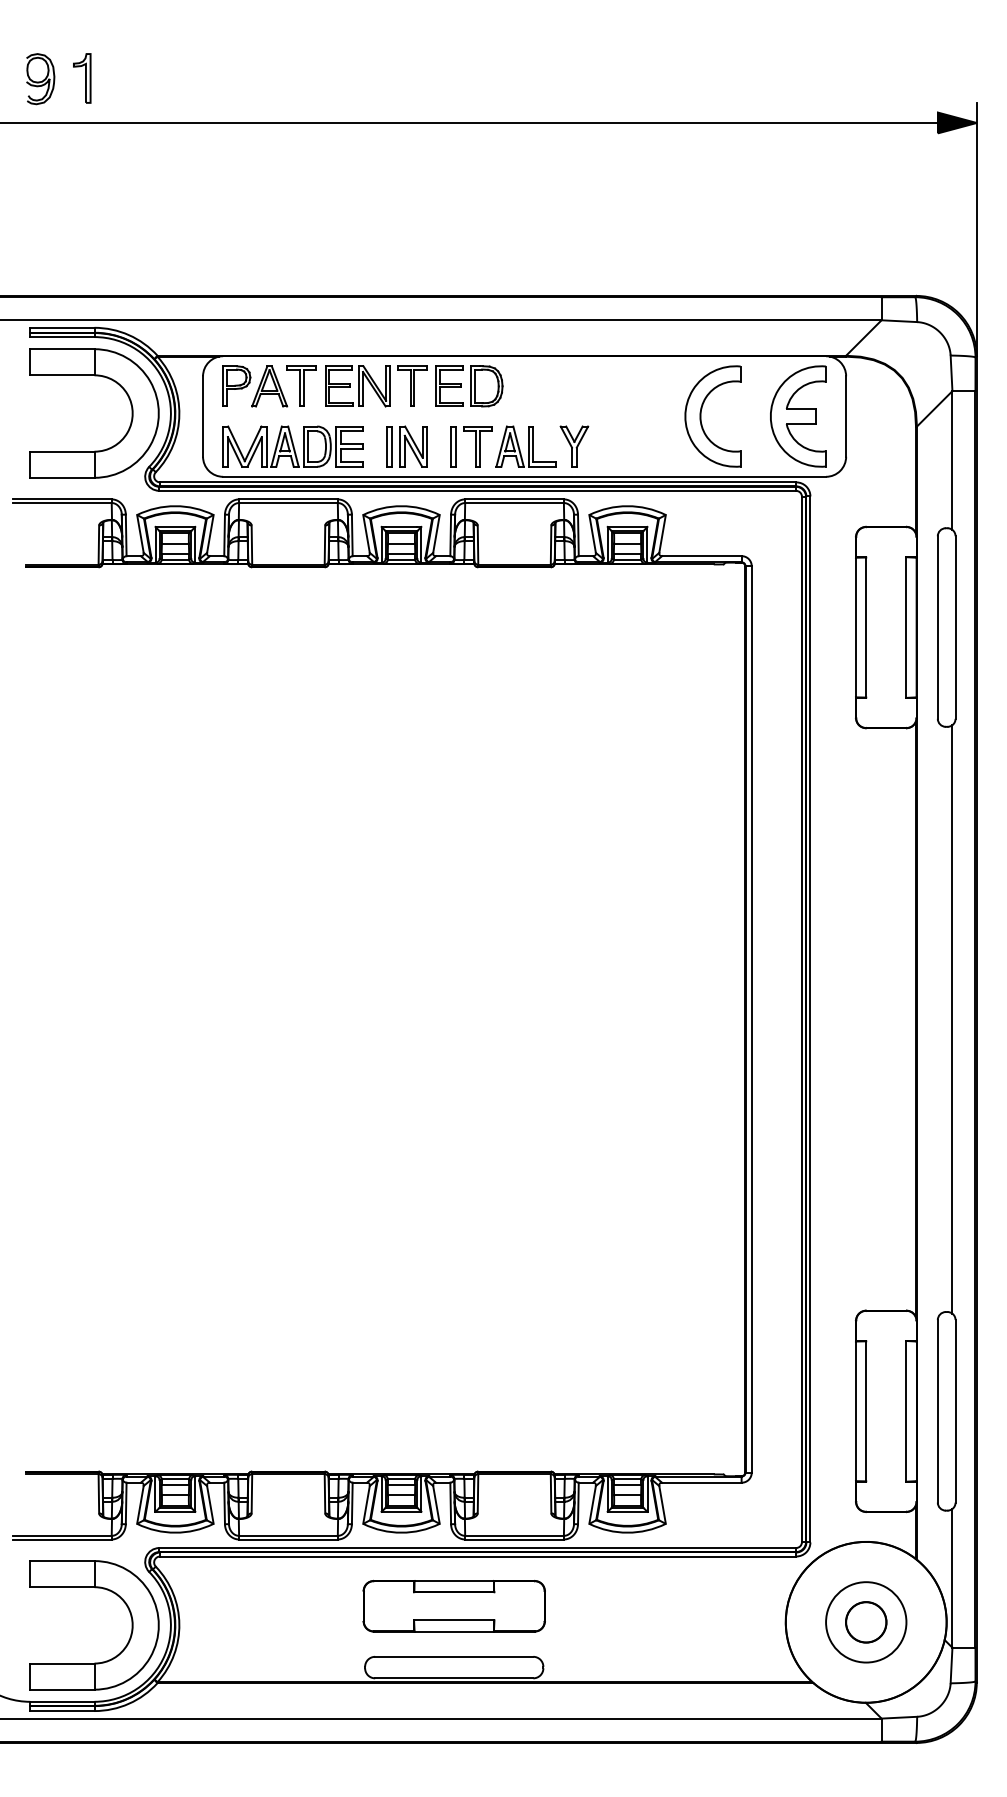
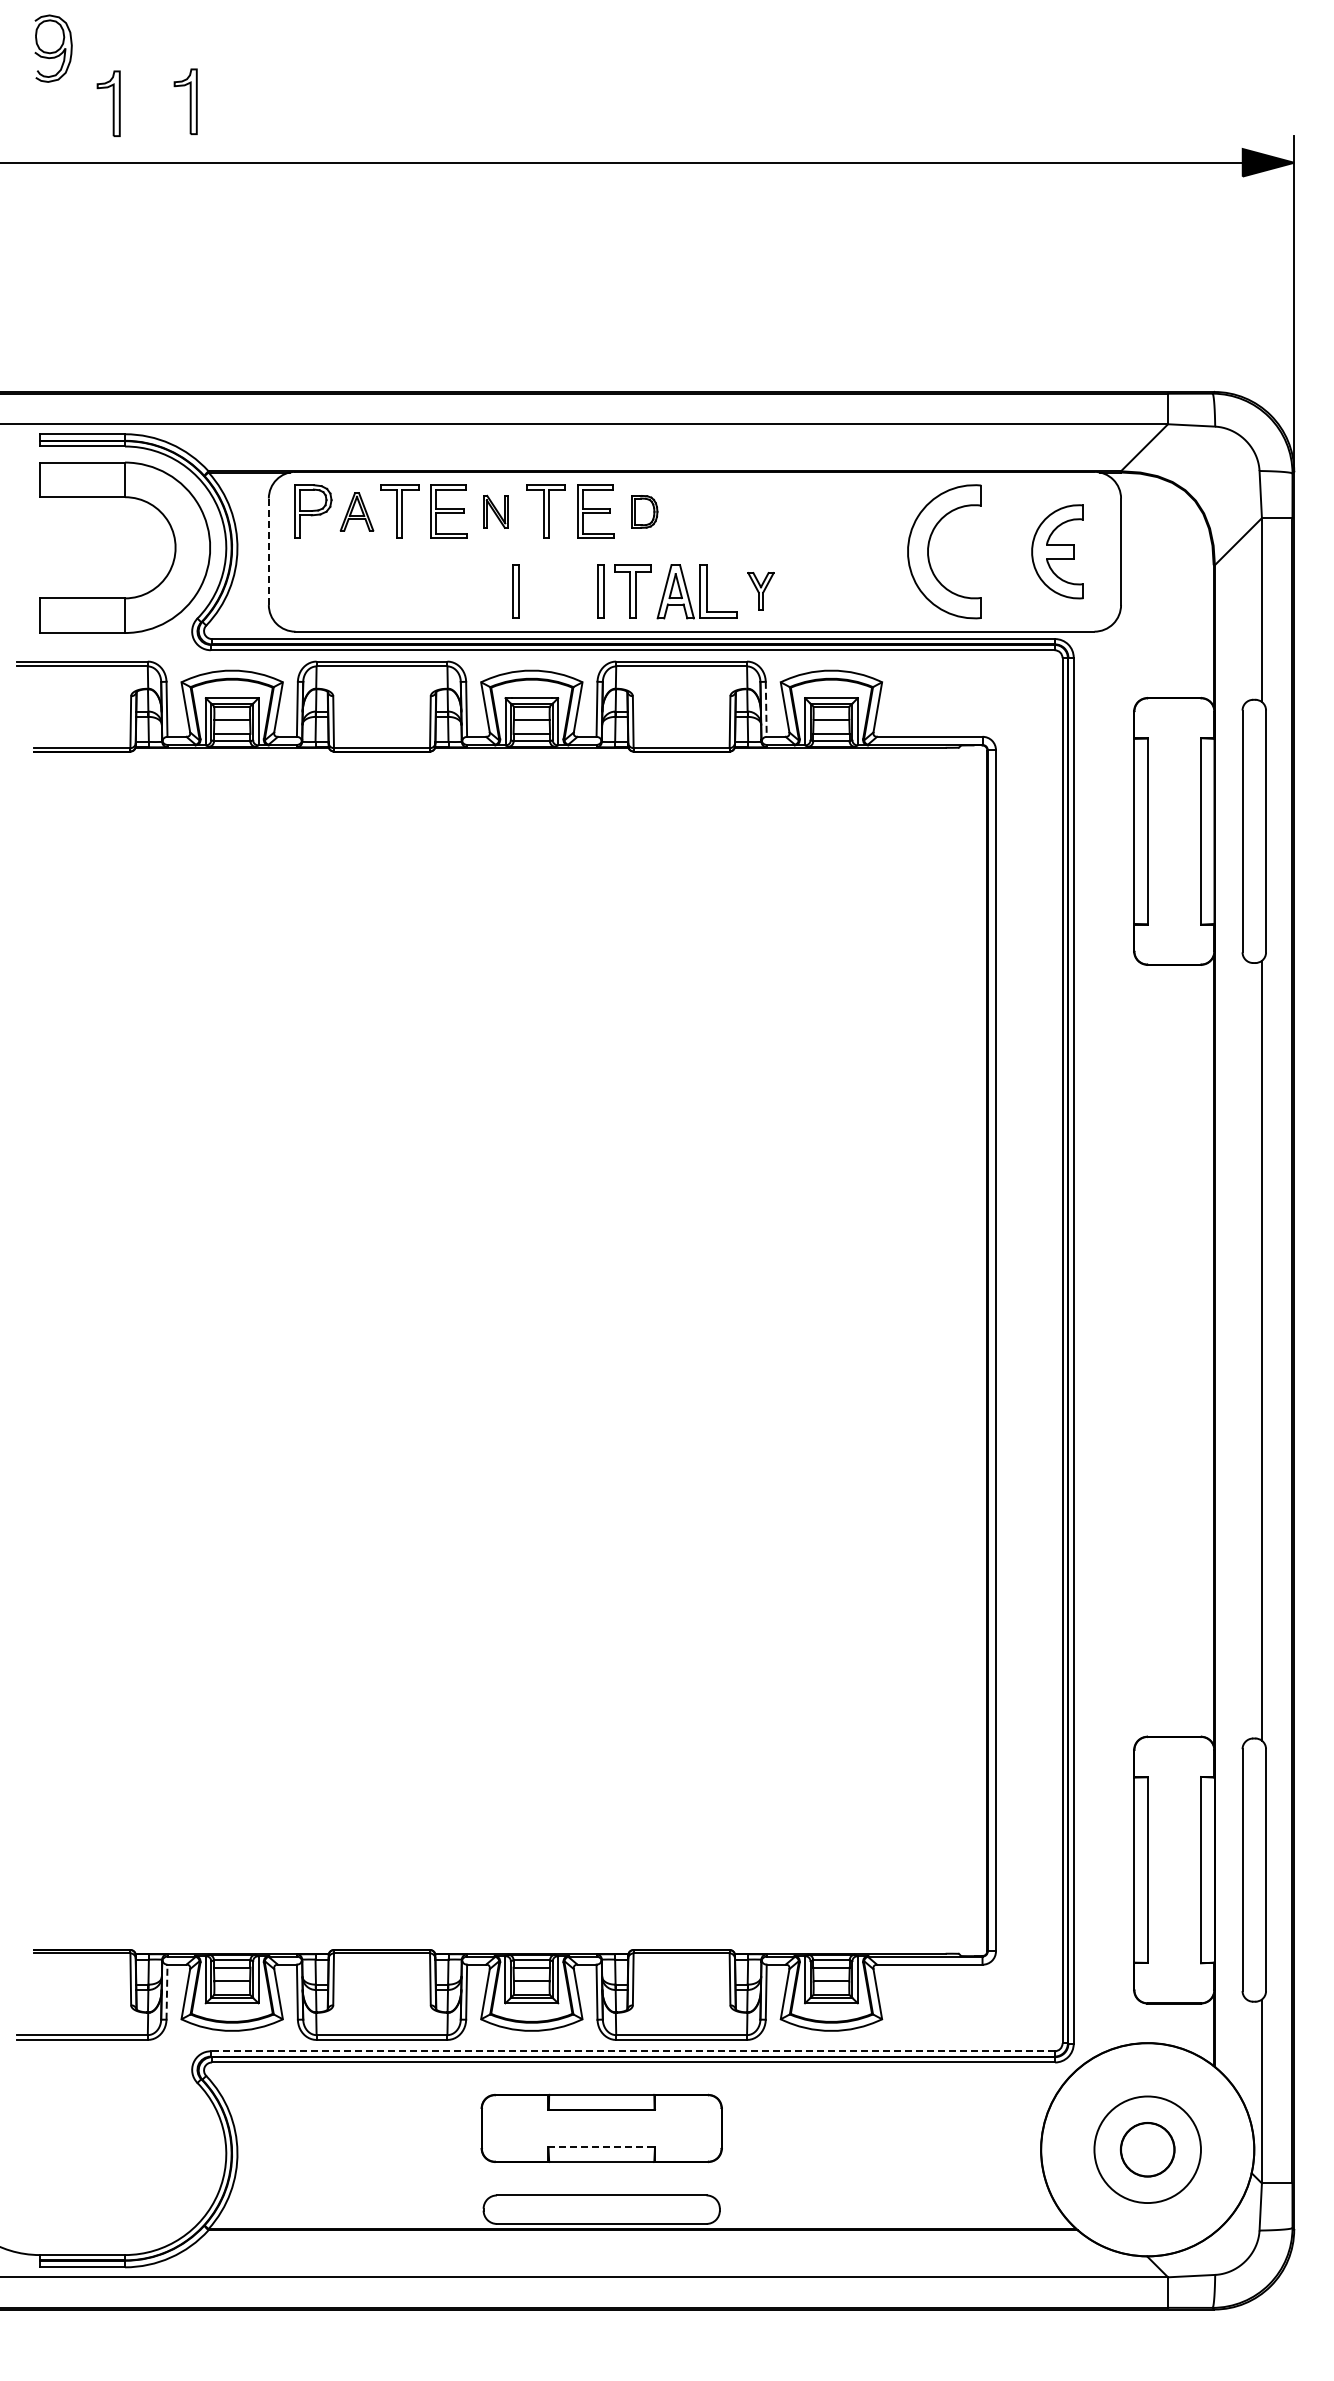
part: (140, 76) -> (185, 101), added
part: (40, 79) -> (53, 48), moved
part: (269, 386) -> (356, 511), size x0.7
part: (374, 386) -> (495, 511), size x0.6
part: (486, 386) -> (644, 511), size x0.6
line: (202, 416) -> (268, 551), solid -> dashed
part: (798, 416) -> (1057, 551), size x0.7
part: (292, 446) -> (387, 591), removed
part: (413, 446) -> (547, 591), removed
part: (574, 446) -> (760, 591), size x0.7
line: (578, 535) -> (766, 709), solid -> dashed
line: (126, 1503) -> (167, 1992), solid -> dashed
line: (477, 1548) -> (632, 2051), solid -> dashed
part: (94, 1588) -> (125, 2104), removed
line: (454, 1620) -> (602, 2147), solid -> dashed

